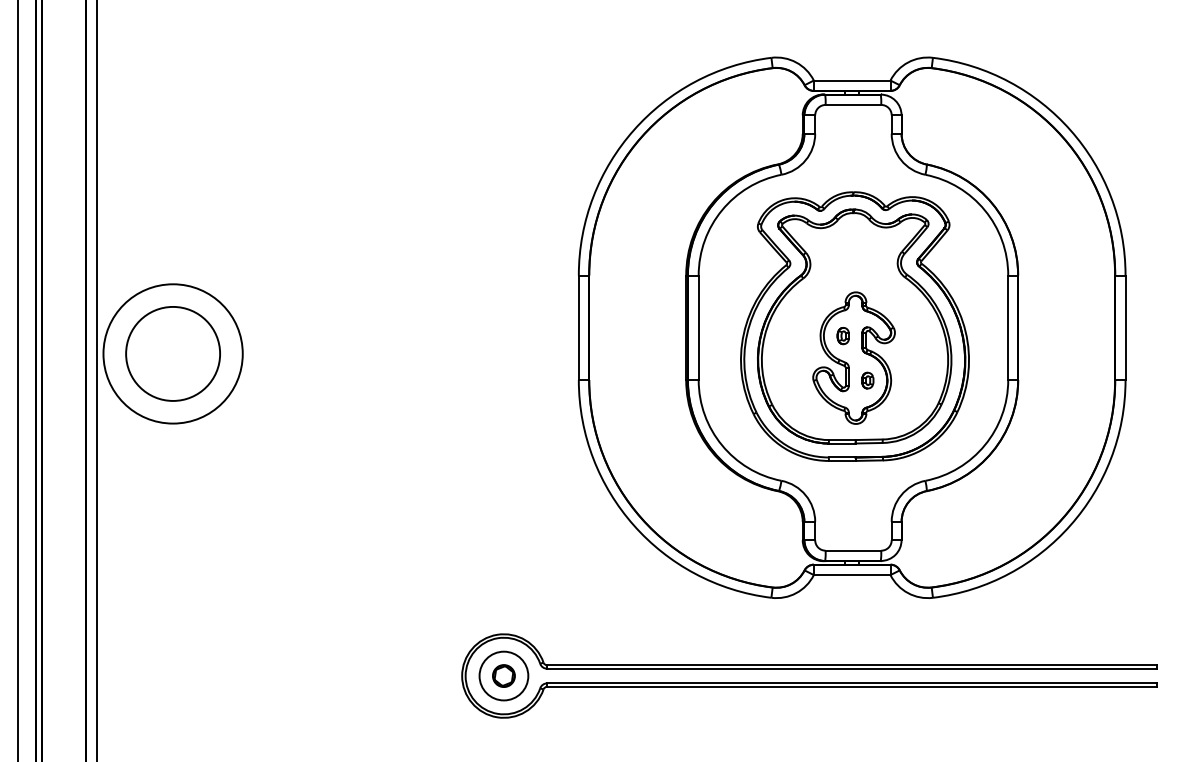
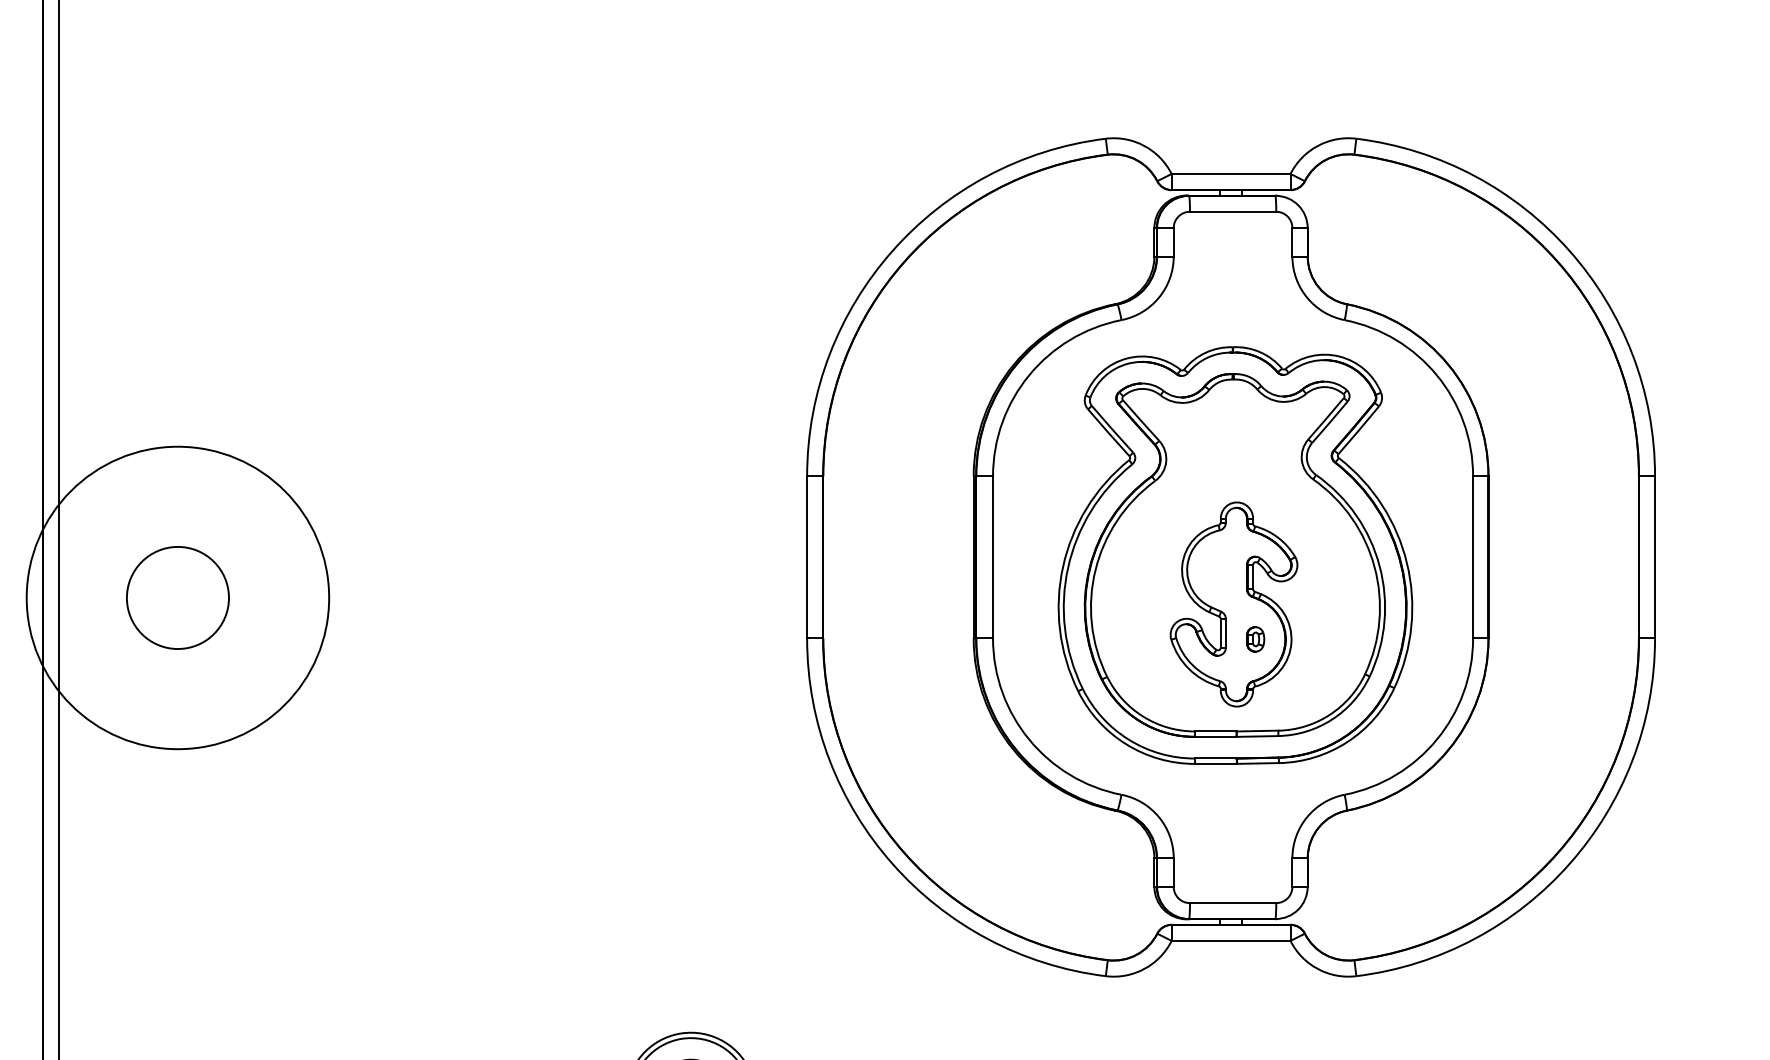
part: (842, 336) -> (1216, 570), removed
circle: (172, 353) -> (176, 597), size x1.4
circle: (173, 353) -> (178, 597), size x0.7

